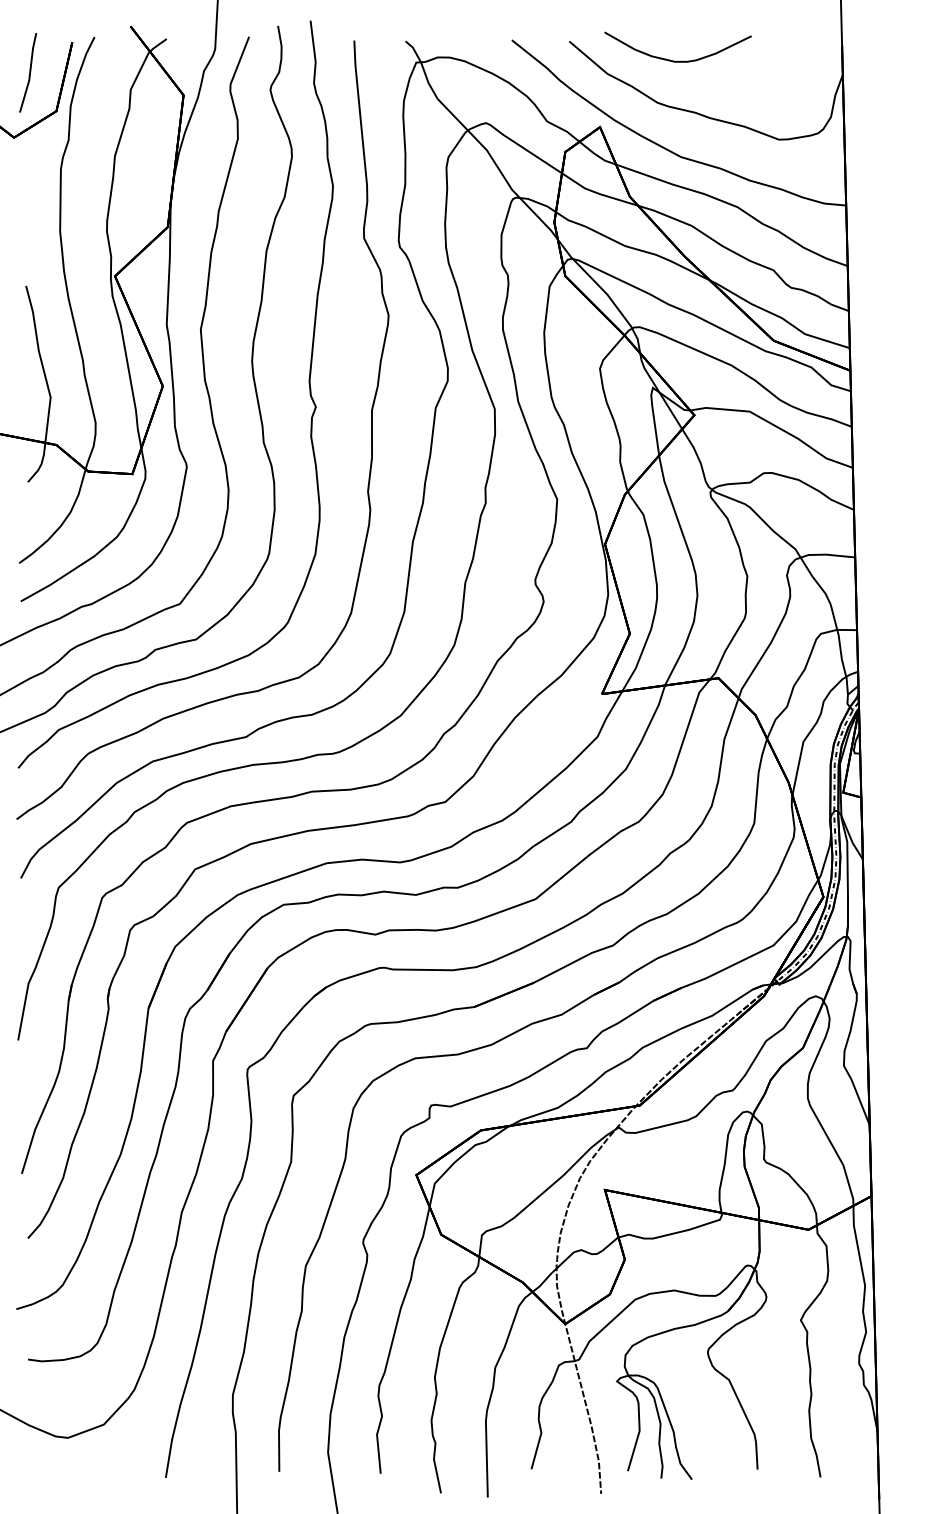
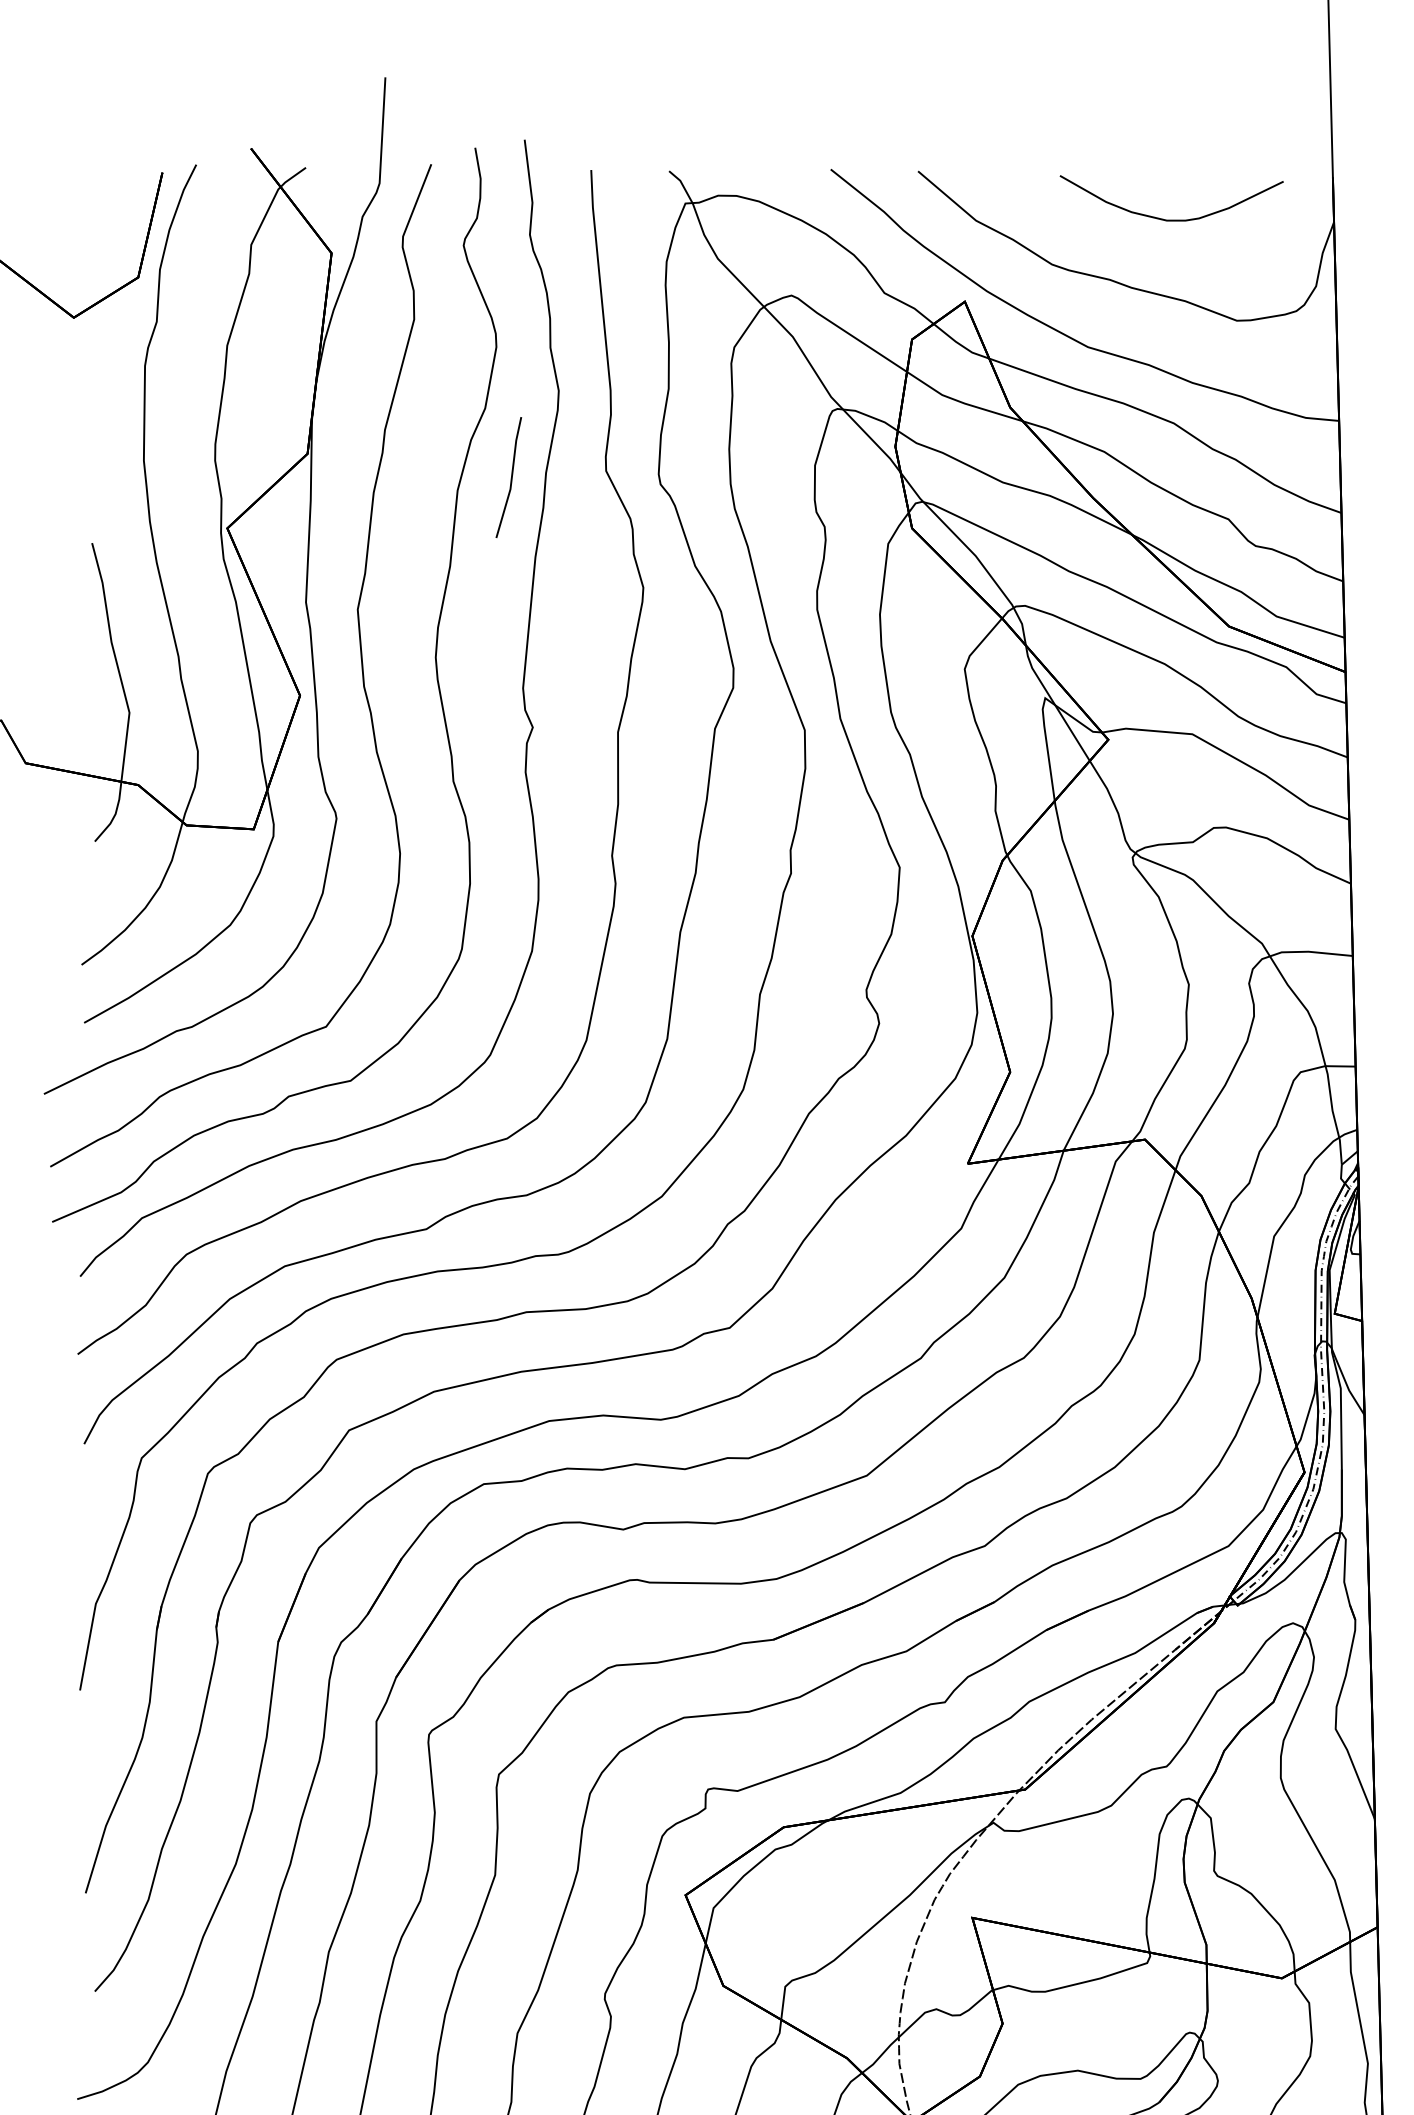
curve: (677, 60) -> (1170, 218), moved
line: (29, 72) -> (510, 477), moved

